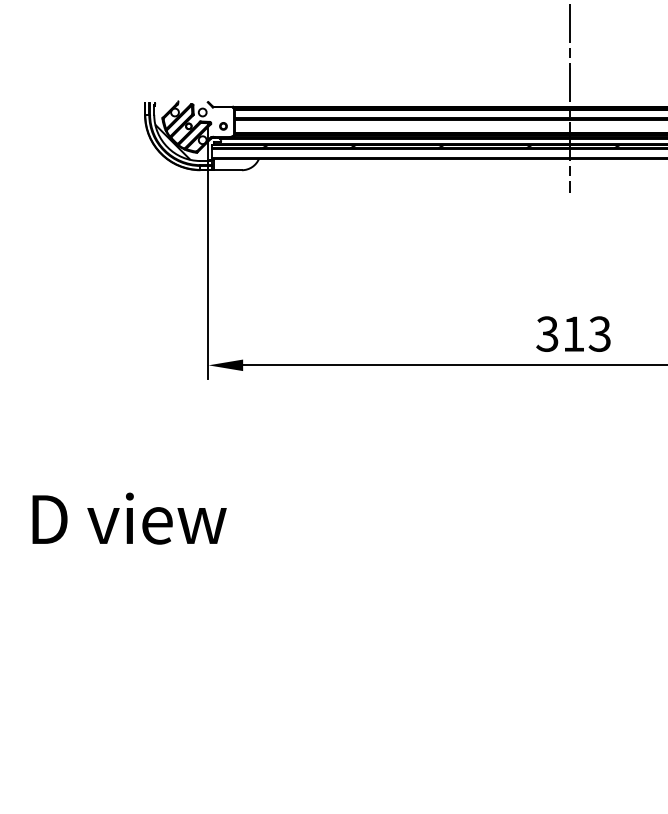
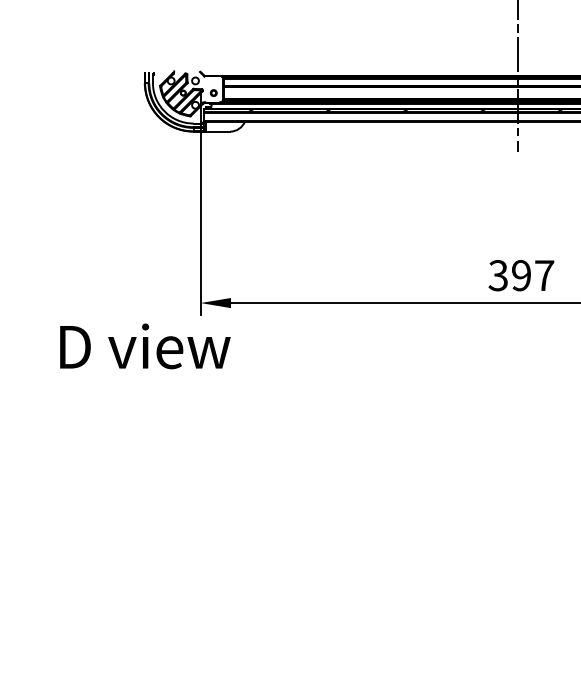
hatch: (172, 141) -> (168, 106), removed
text: (586, 333) -> (532, 275), 313 -> 397
text: (129, 518) -> (145, 346), moved

